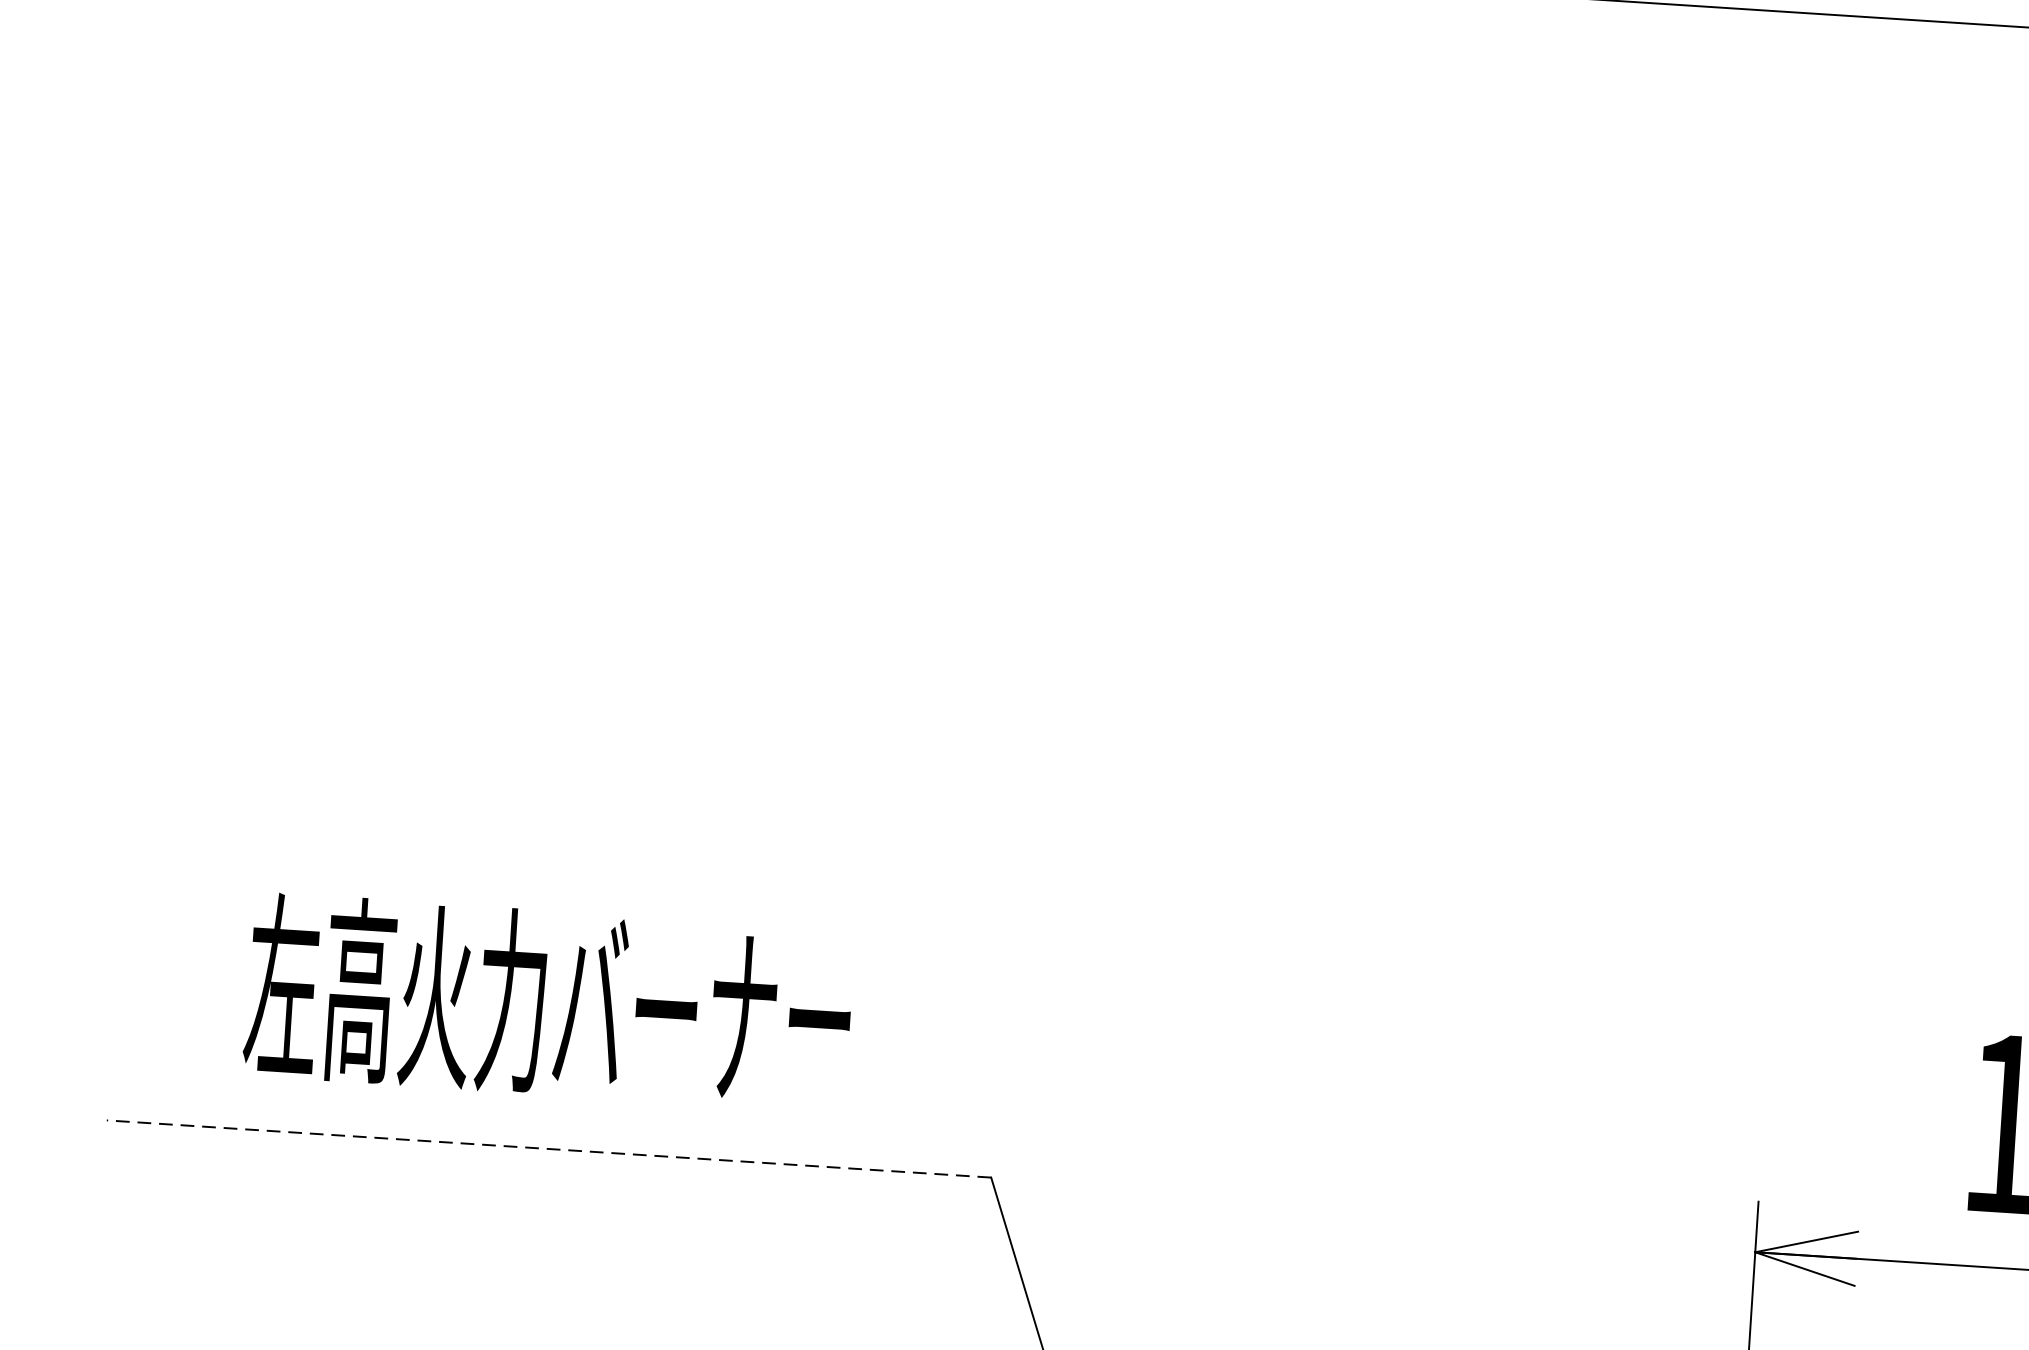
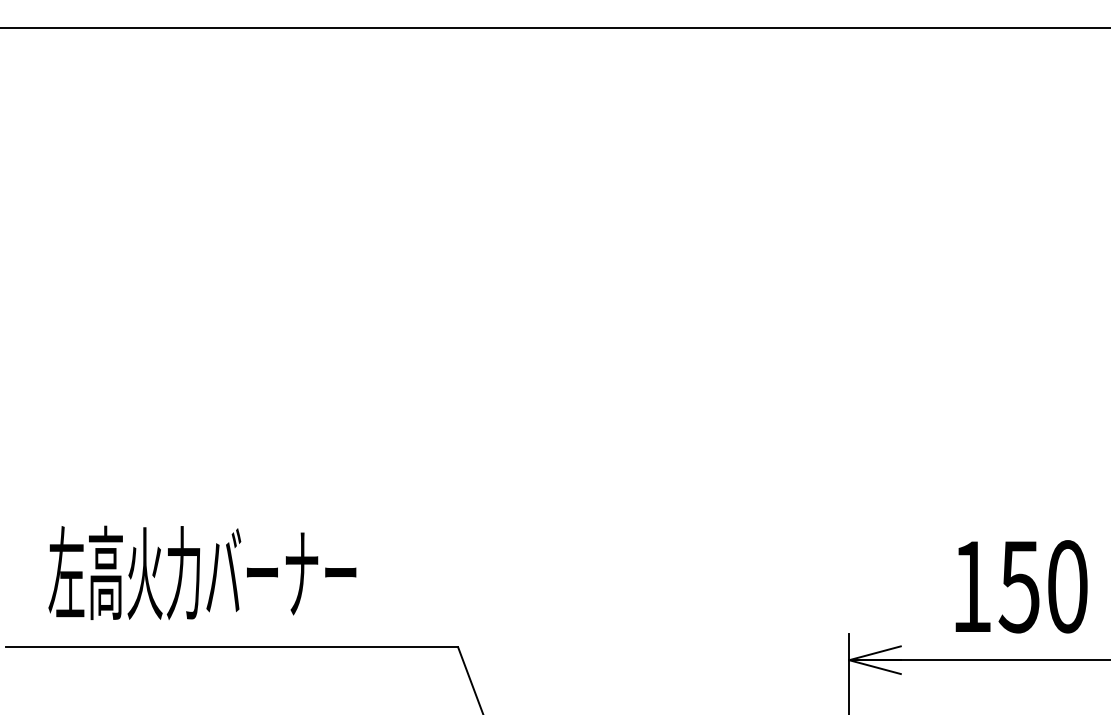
text: (549, 1001) -> (202, 572), moved
line: (549, 1149) -> (232, 647), dashed -> solid

